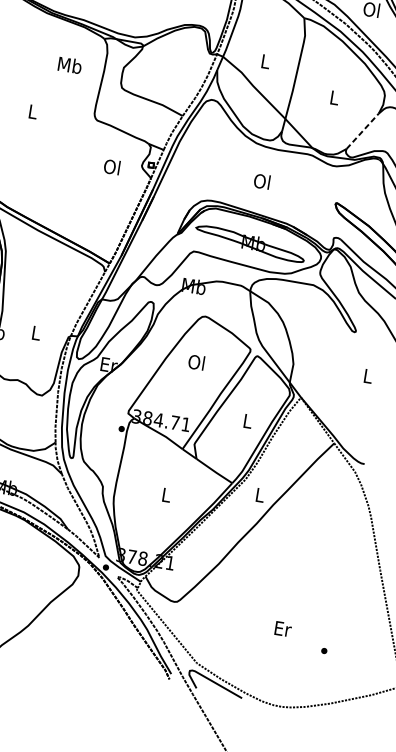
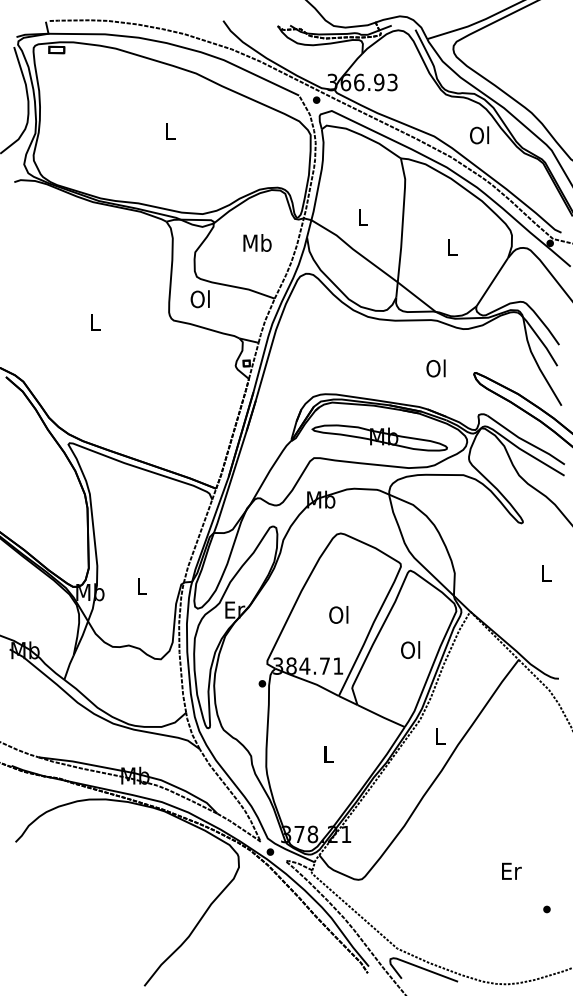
text: (70, 64) -> (257, 242), moved
line: (362, 131) -> (492, 282), dashed -> solid
text: (111, 167) -> (199, 299), moved
text: (261, 181) -> (435, 368), moved
text: (196, 362) -> (338, 614), moved
text: (247, 421) -> (410, 650), L -> Ol
text: (283, 628) -> (511, 870), moved

